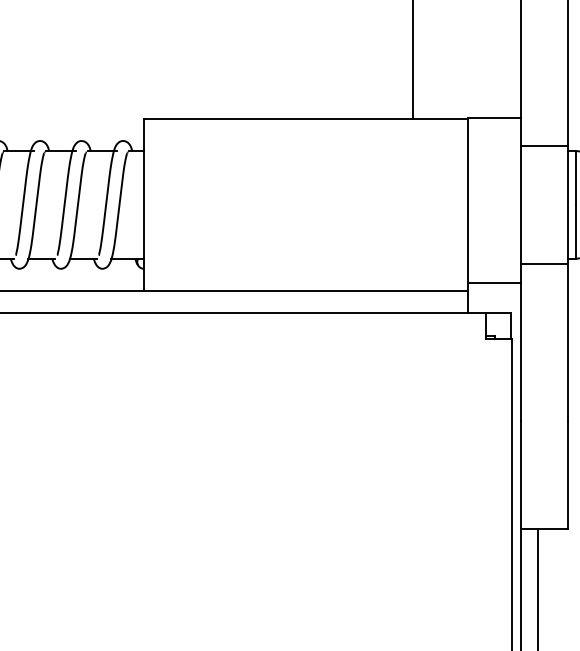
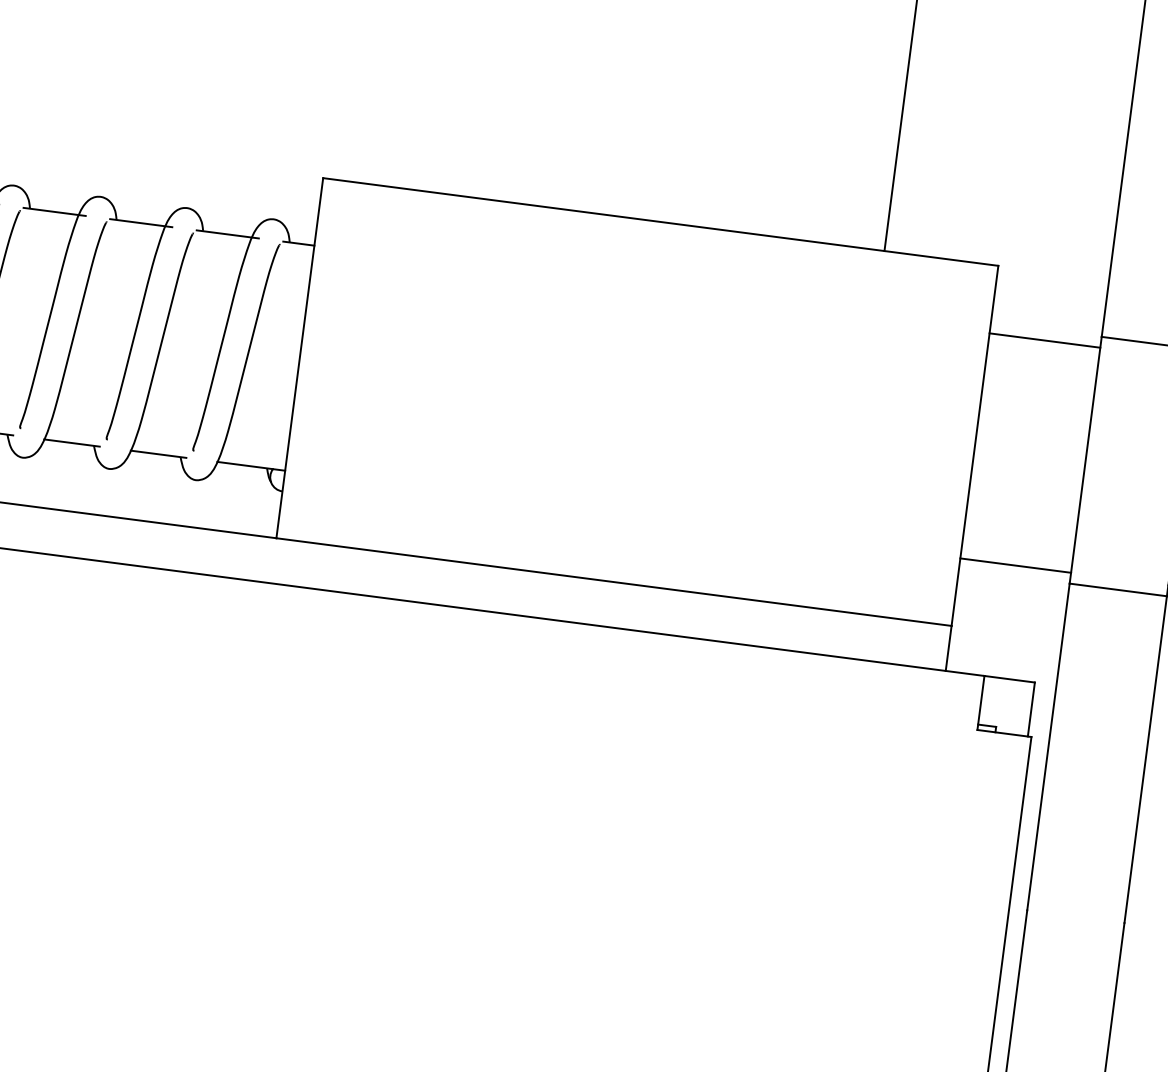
line: (493, 117) -> (1043, 339), moved
line: (493, 282) -> (1013, 564), moved

